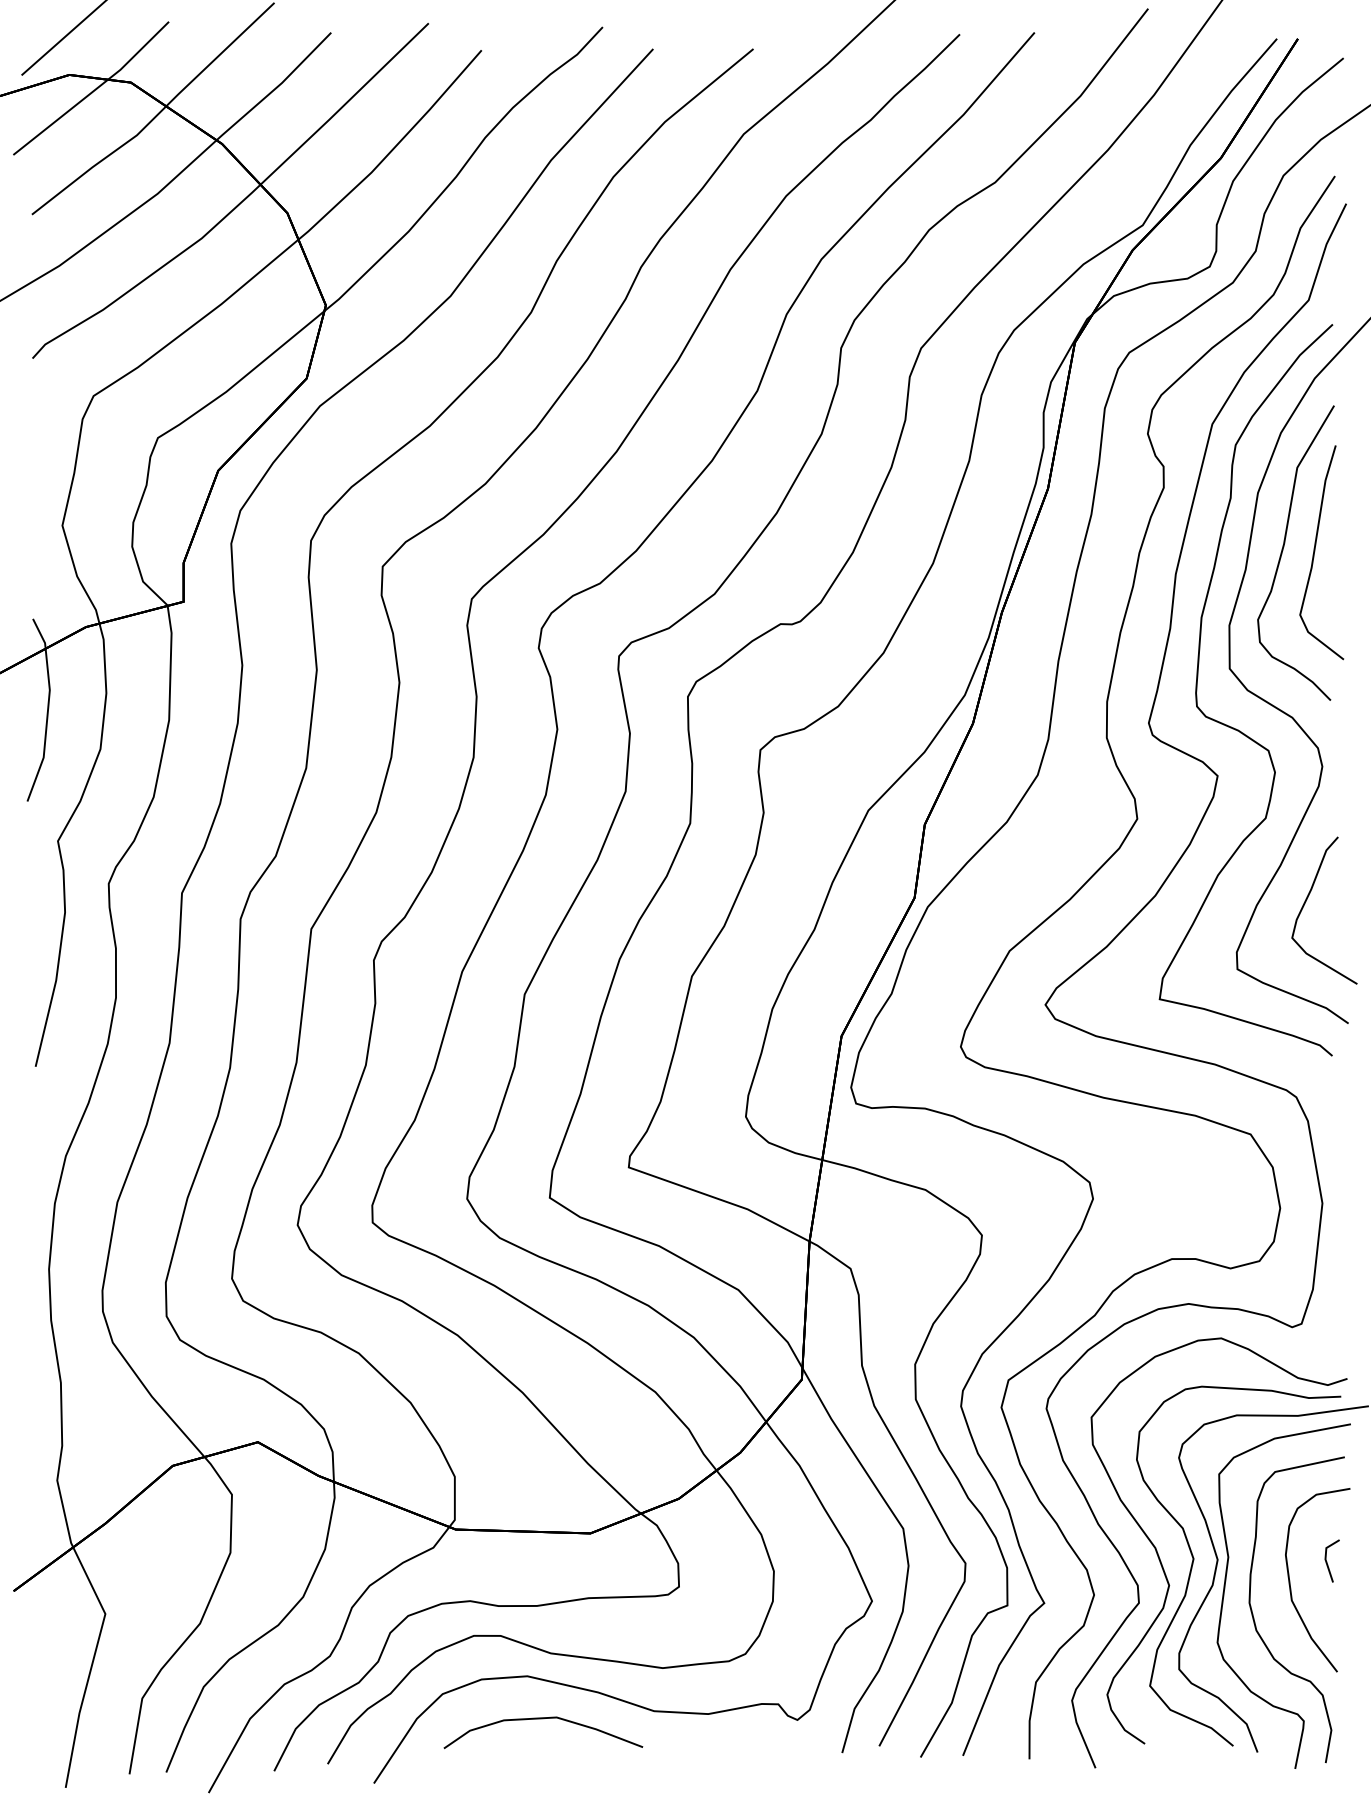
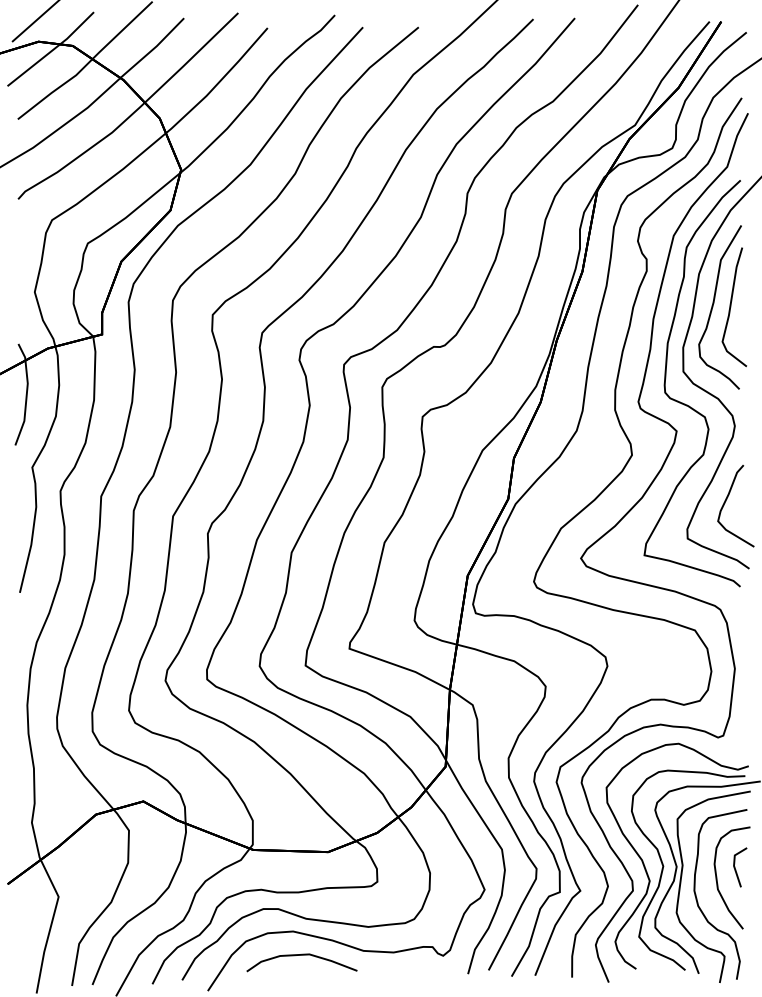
part: (1332, 1561) -> (740, 867), size x1.67

